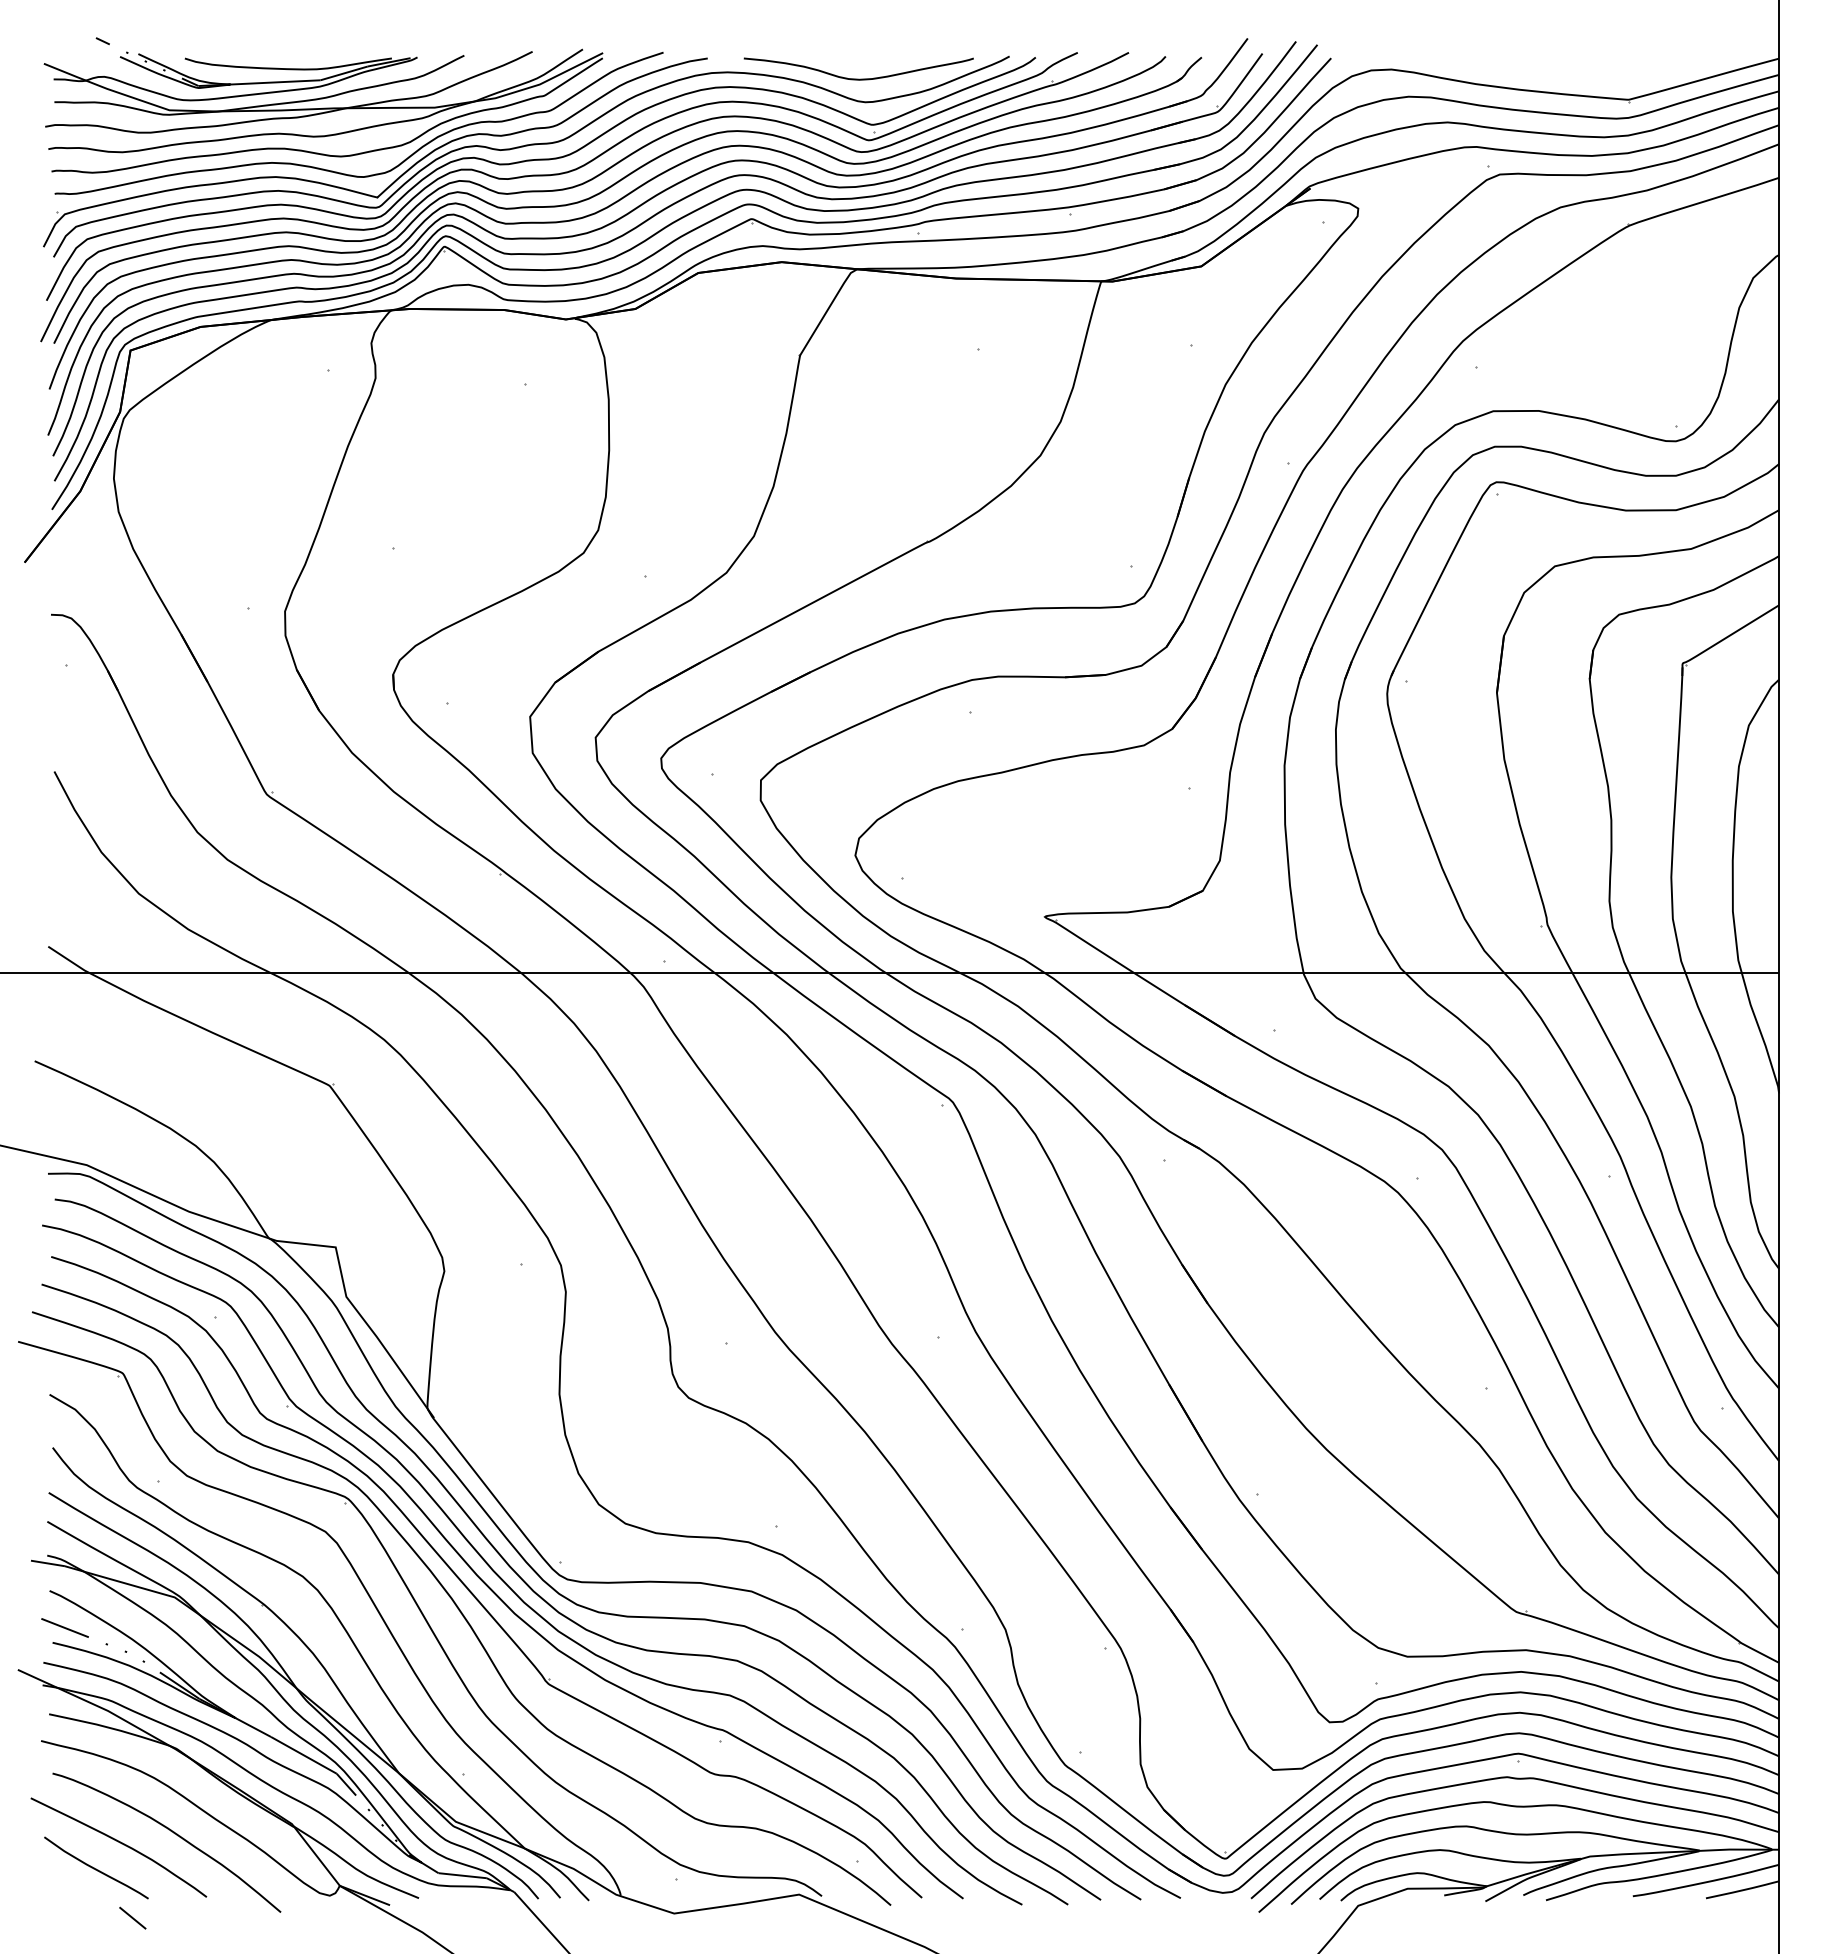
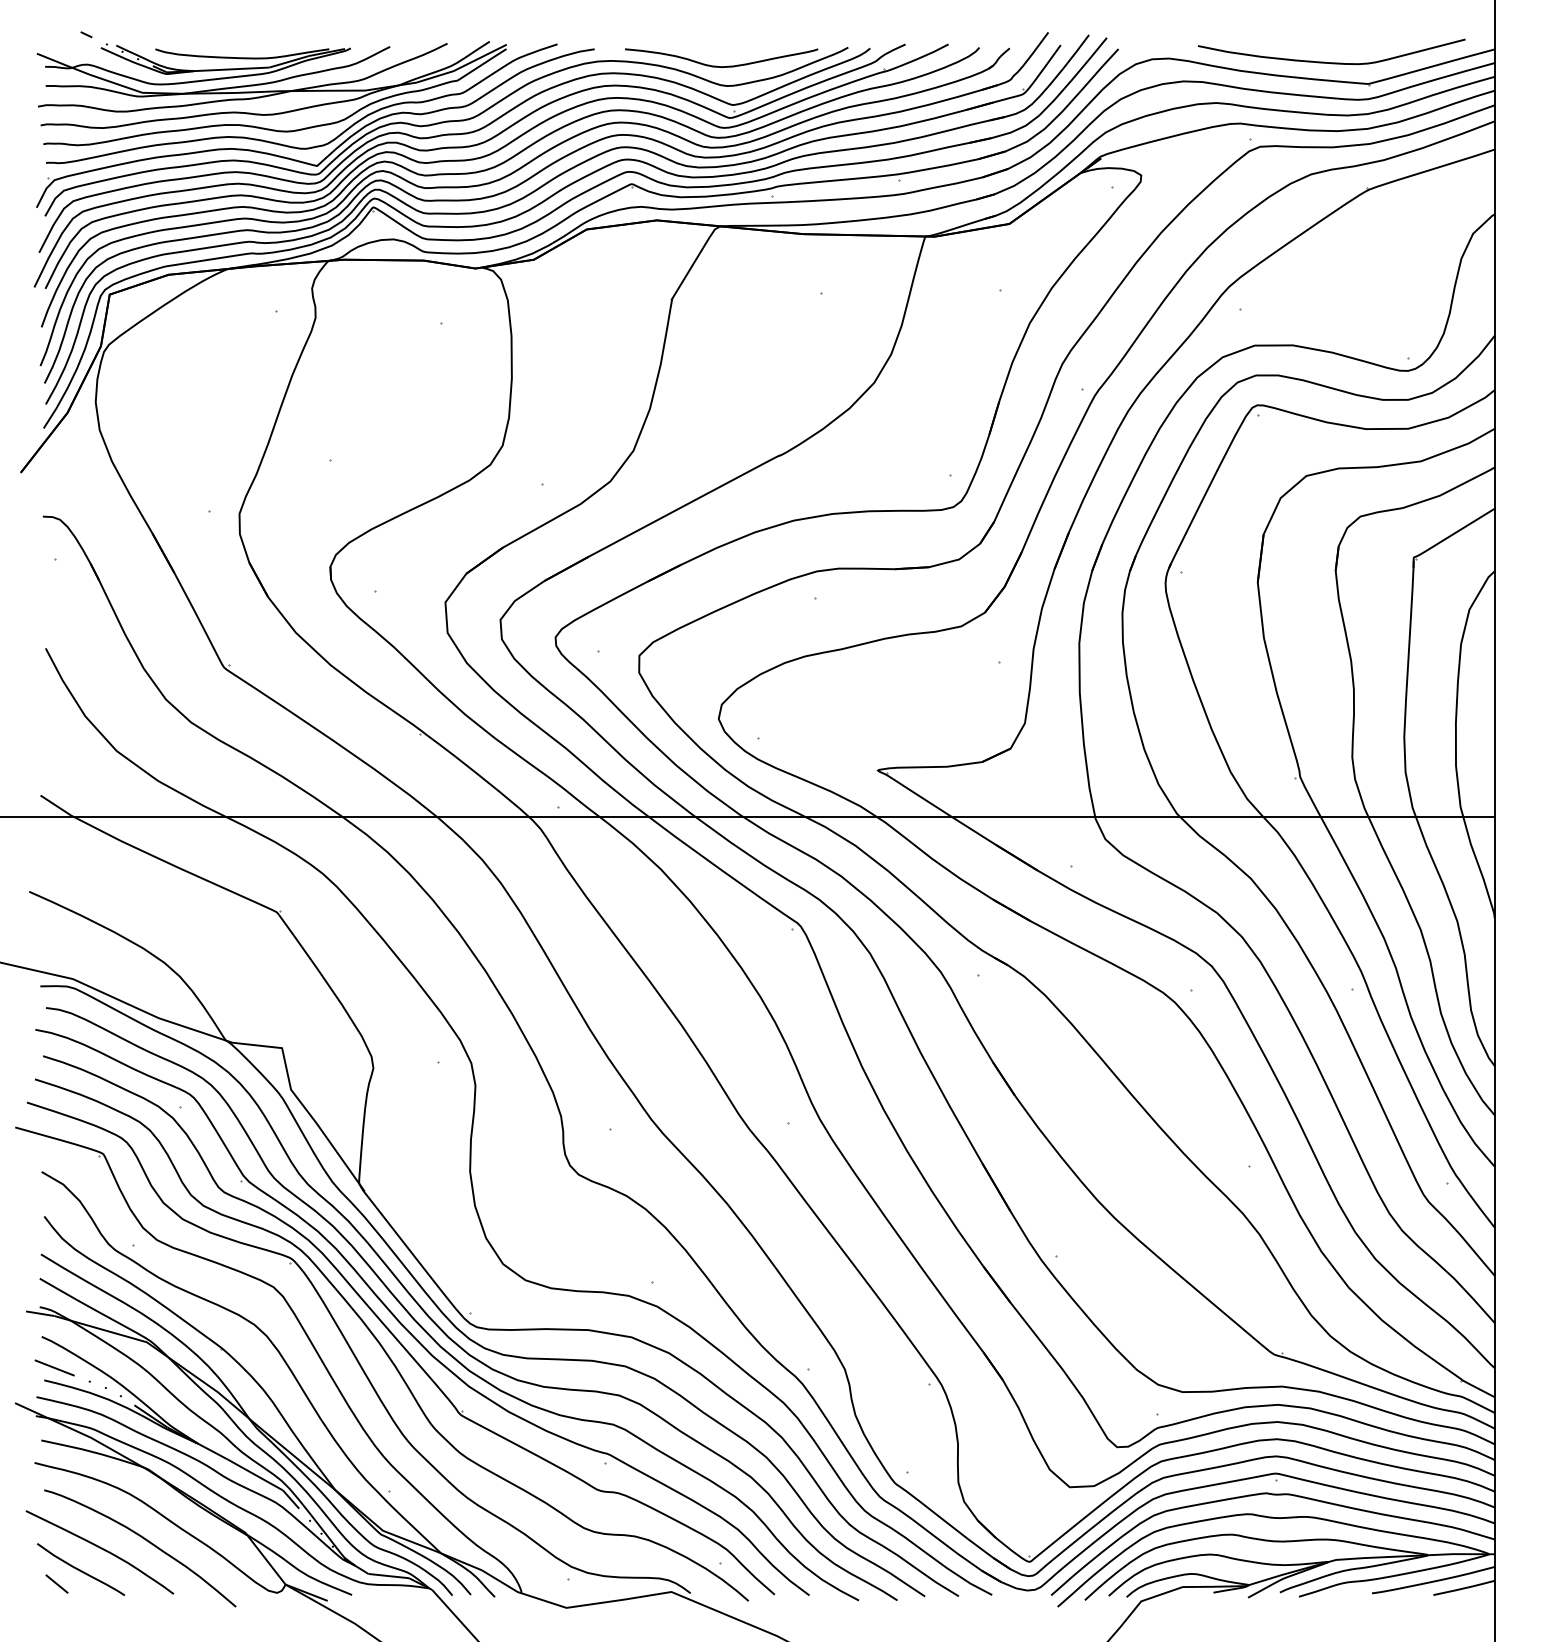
curve: (1580, 73) -> (1327, 61), added
line: (132, 1917) -> (56, 1583), moved

